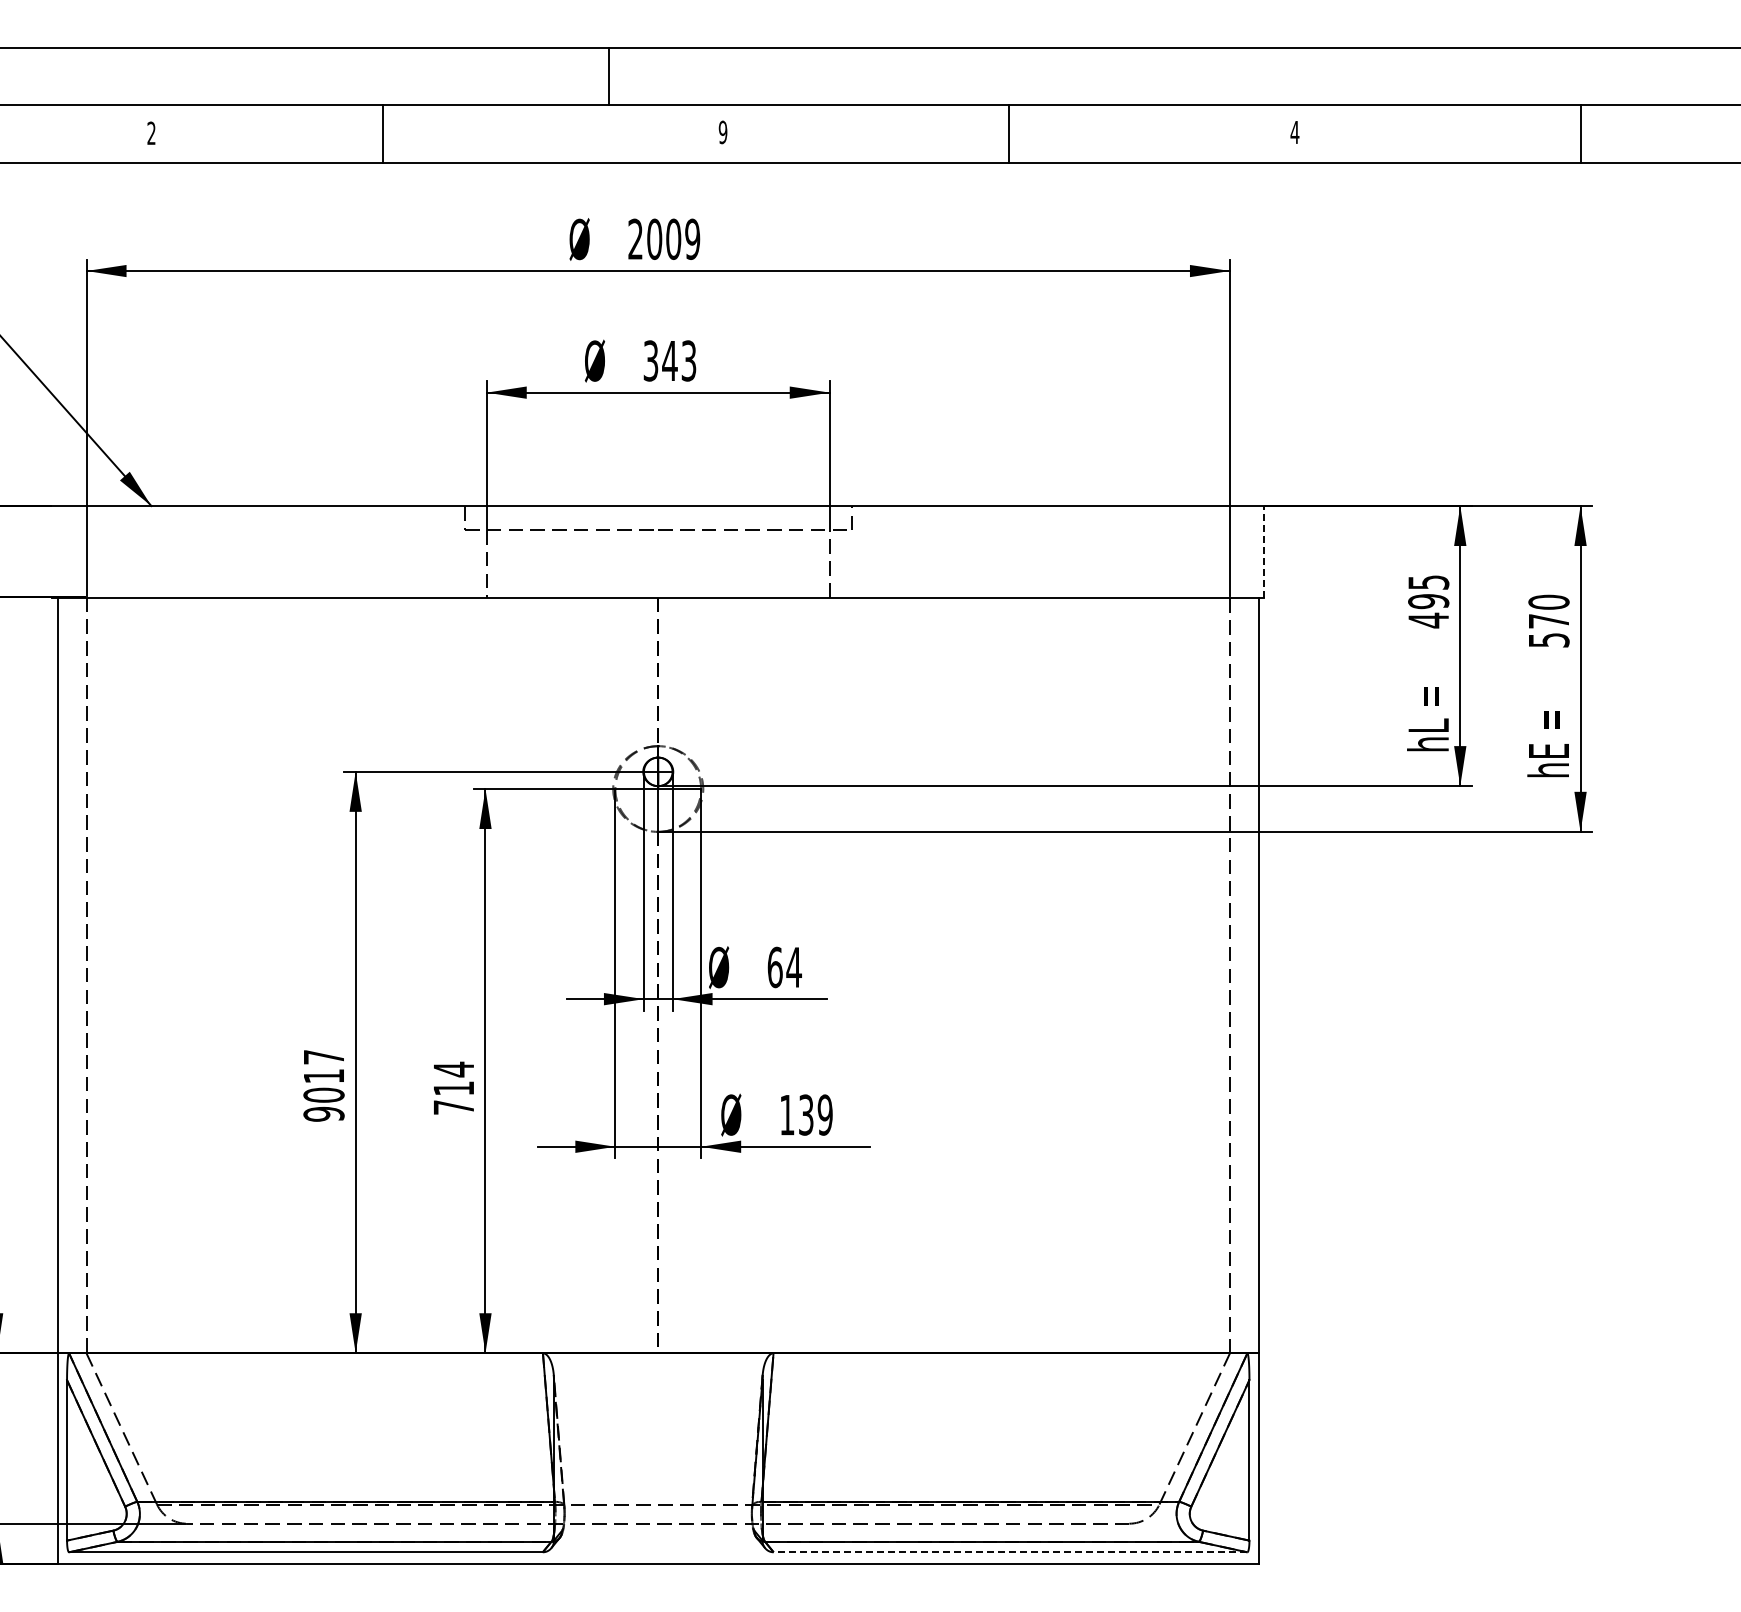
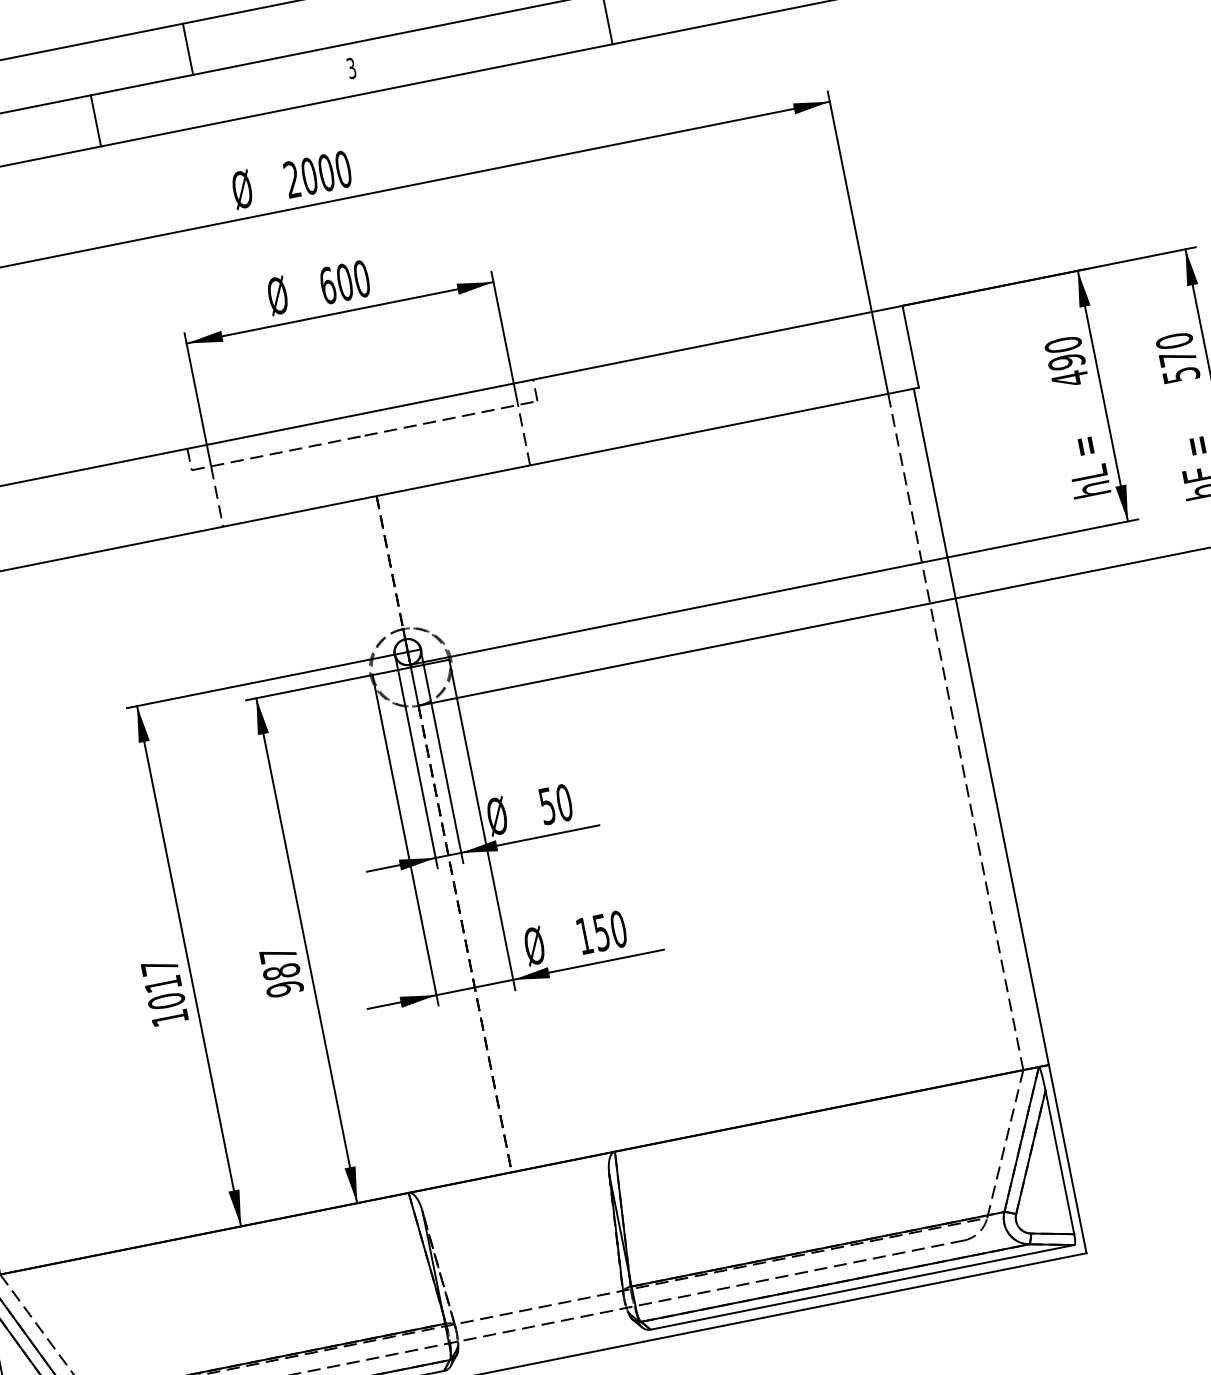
line: (609, 76) -> (188, 49), moved
text: (722, 131) -> (350, 67), 9 -> 3
line: (383, 133) -> (96, 120), moved
text: (692, 238) -> (343, 168), 2009 -> 2000
text: (669, 360) -> (344, 282), 343 -> 600
line: (1264, 551) -> (910, 346), dashed -> solid
text: (1428, 582) -> (1063, 344), 495 -> 490
text: (784, 967) -> (555, 804), 64 -> 50
text: (453, 1088) -> (281, 971), 714 -> 987
text: (323, 1113) -> (169, 1017), 9017 -> 1017
text: (815, 1114) -> (609, 930), 139 -> 150
line: (1010, 1552) -> (862, 1287), dashed -> solid

